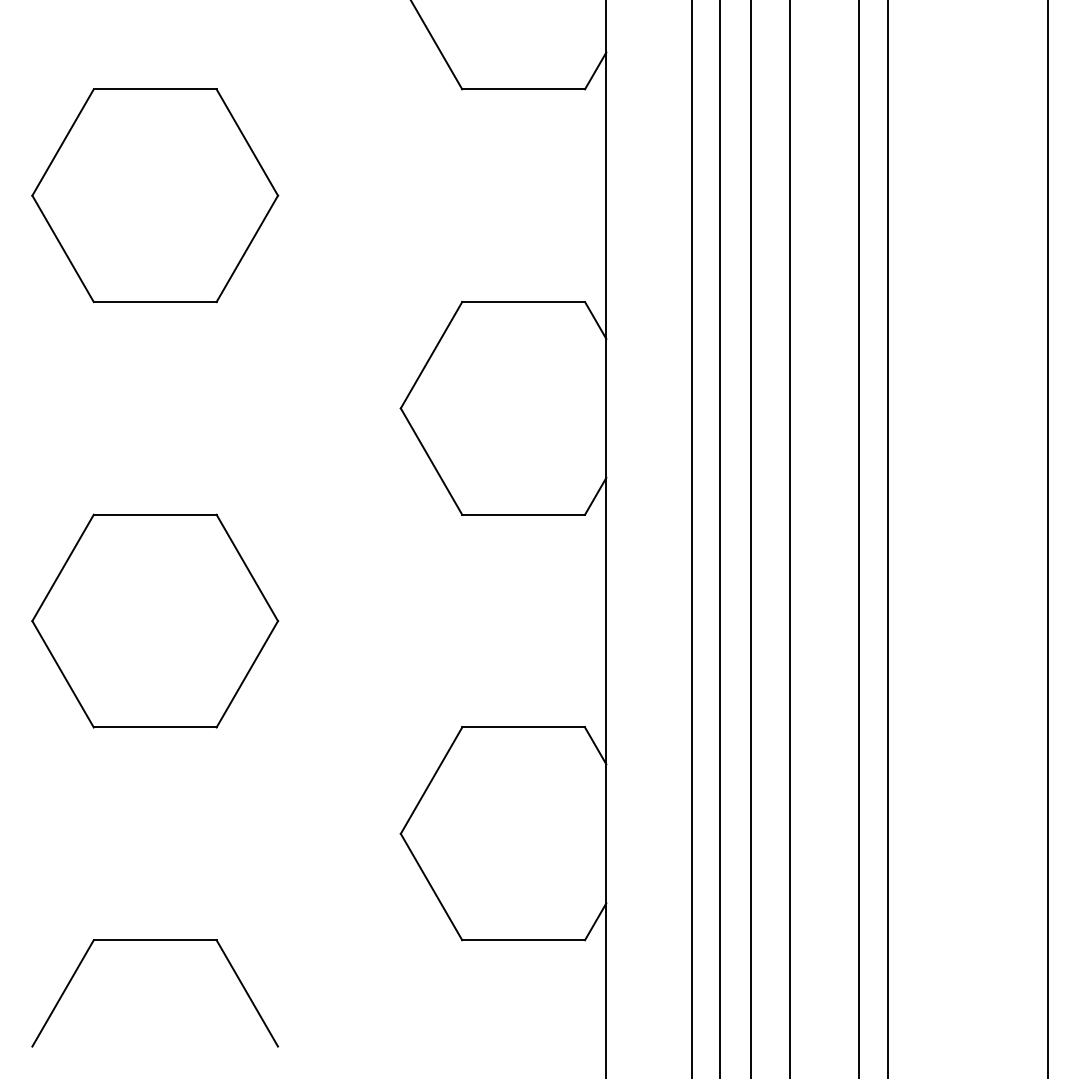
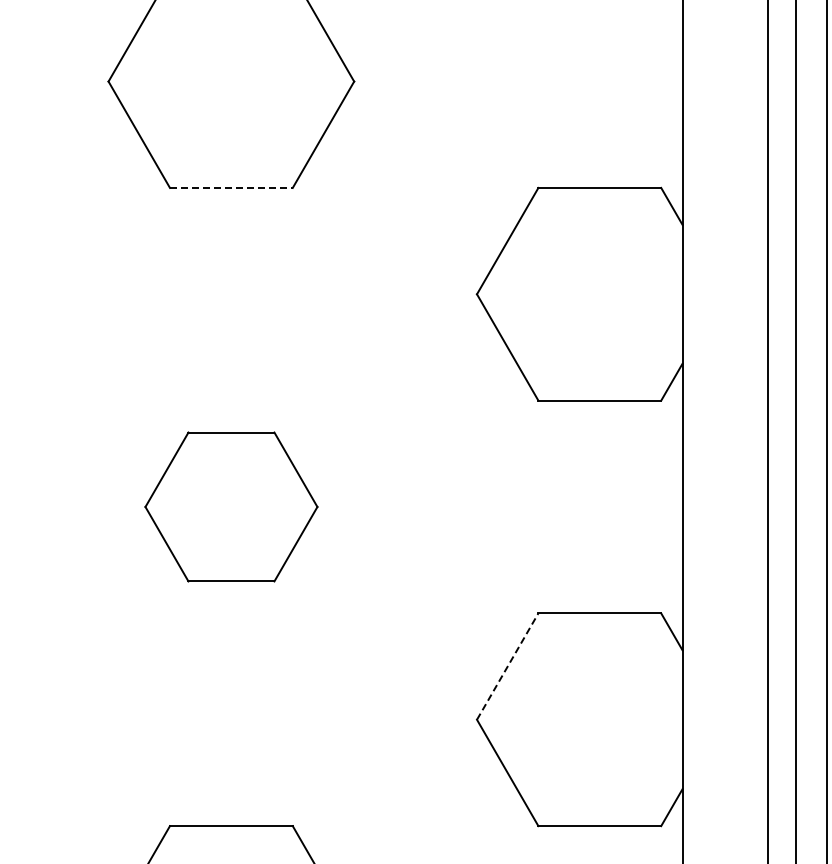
line: (155, 302) -> (231, 188), solid -> dashed
part: (155, 620) -> (231, 506), size x0.7
line: (431, 780) -> (507, 666), solid -> dashed

